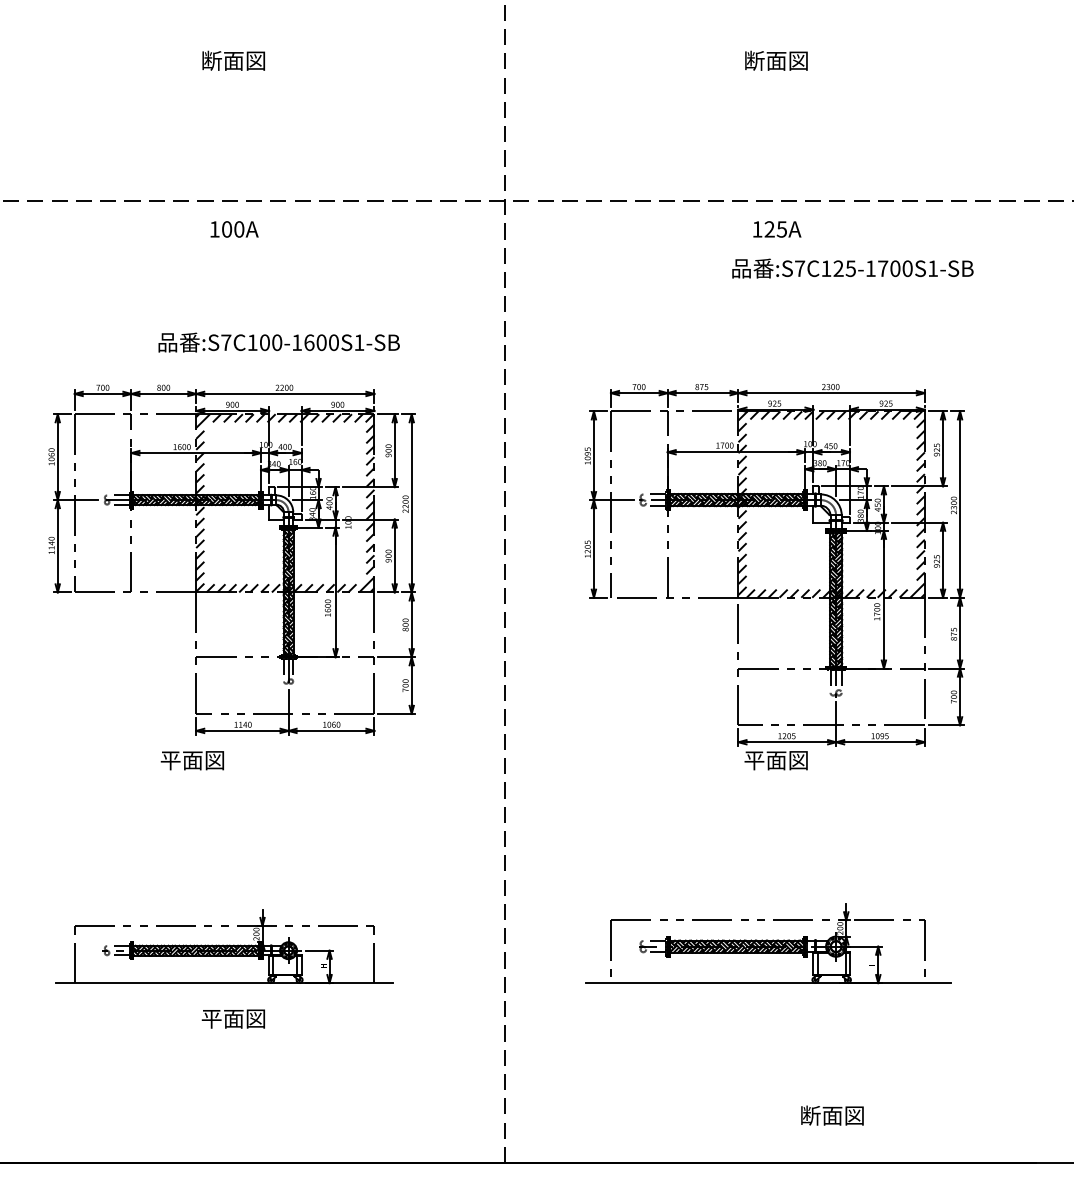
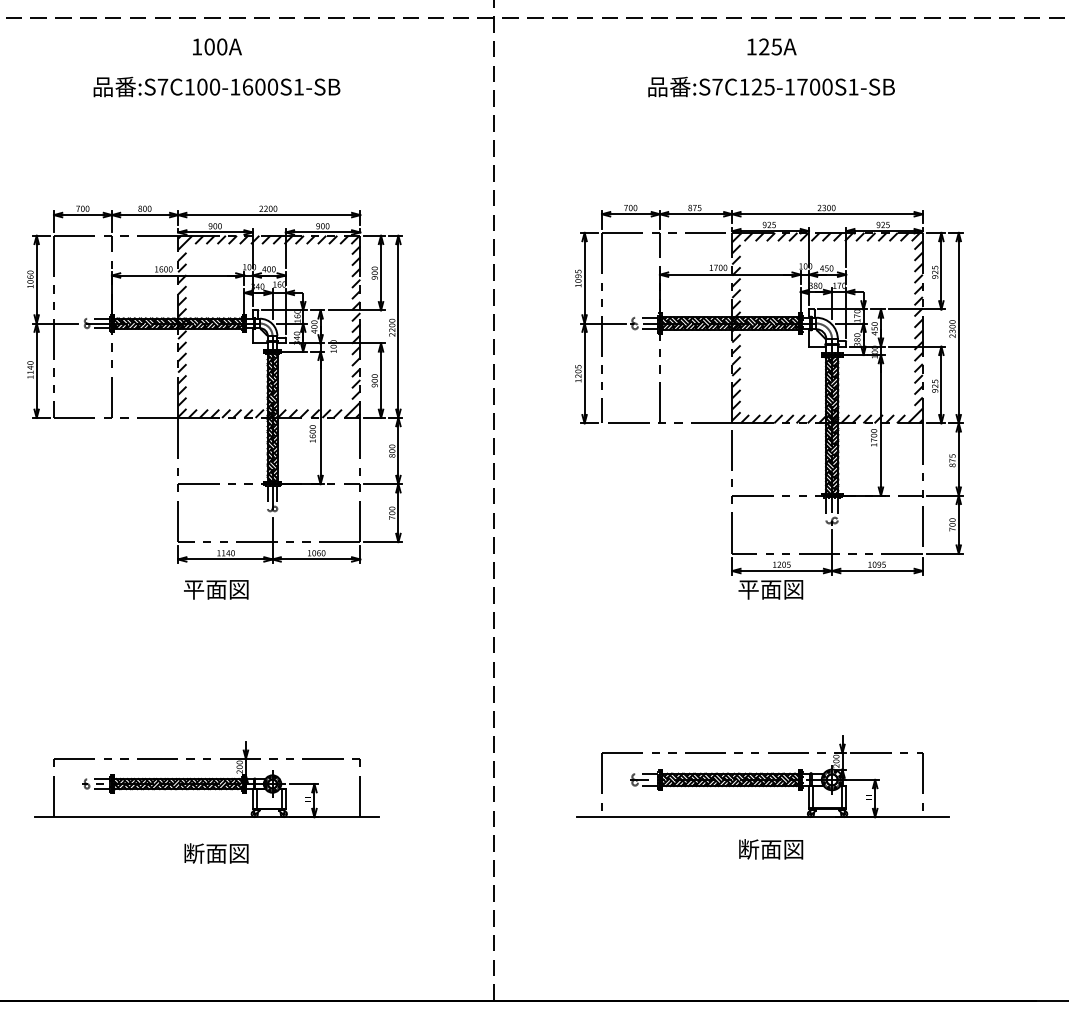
text: (852, 268) -> (771, 86), moved
text: (278, 342) -> (216, 86), moved
text: (191, 760) -> (215, 589), moved
text: (211, 1018) -> (193, 853), 平面図 -> 断面図
text: (832, 1115) -> (771, 849), moved

